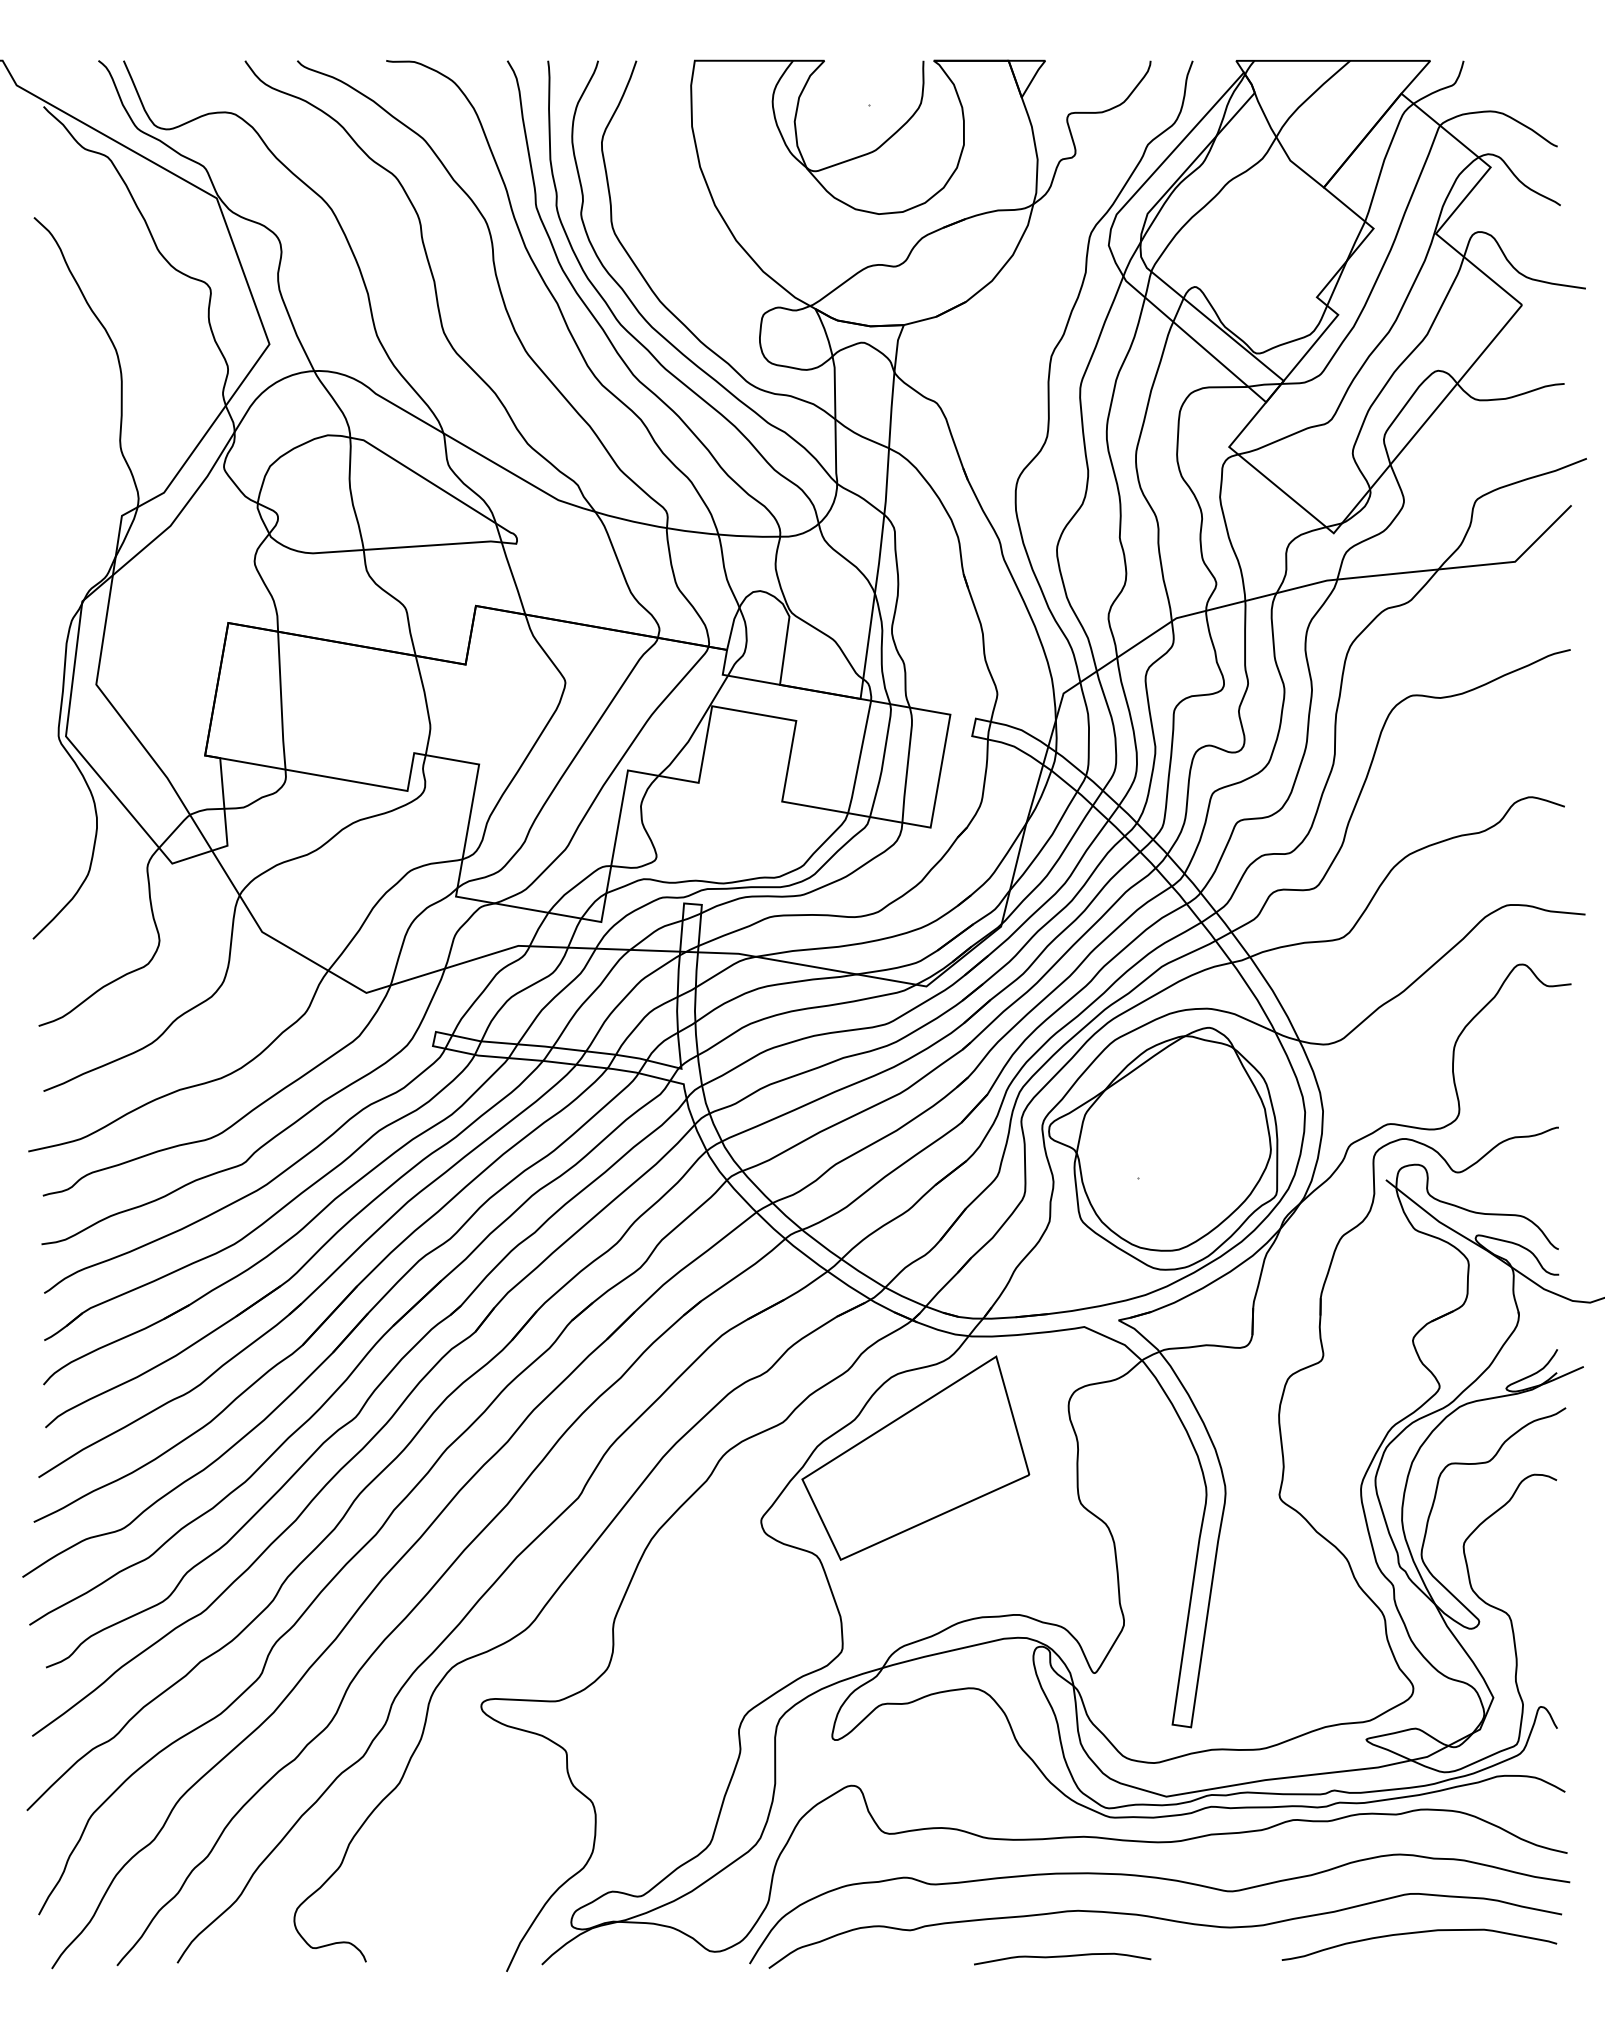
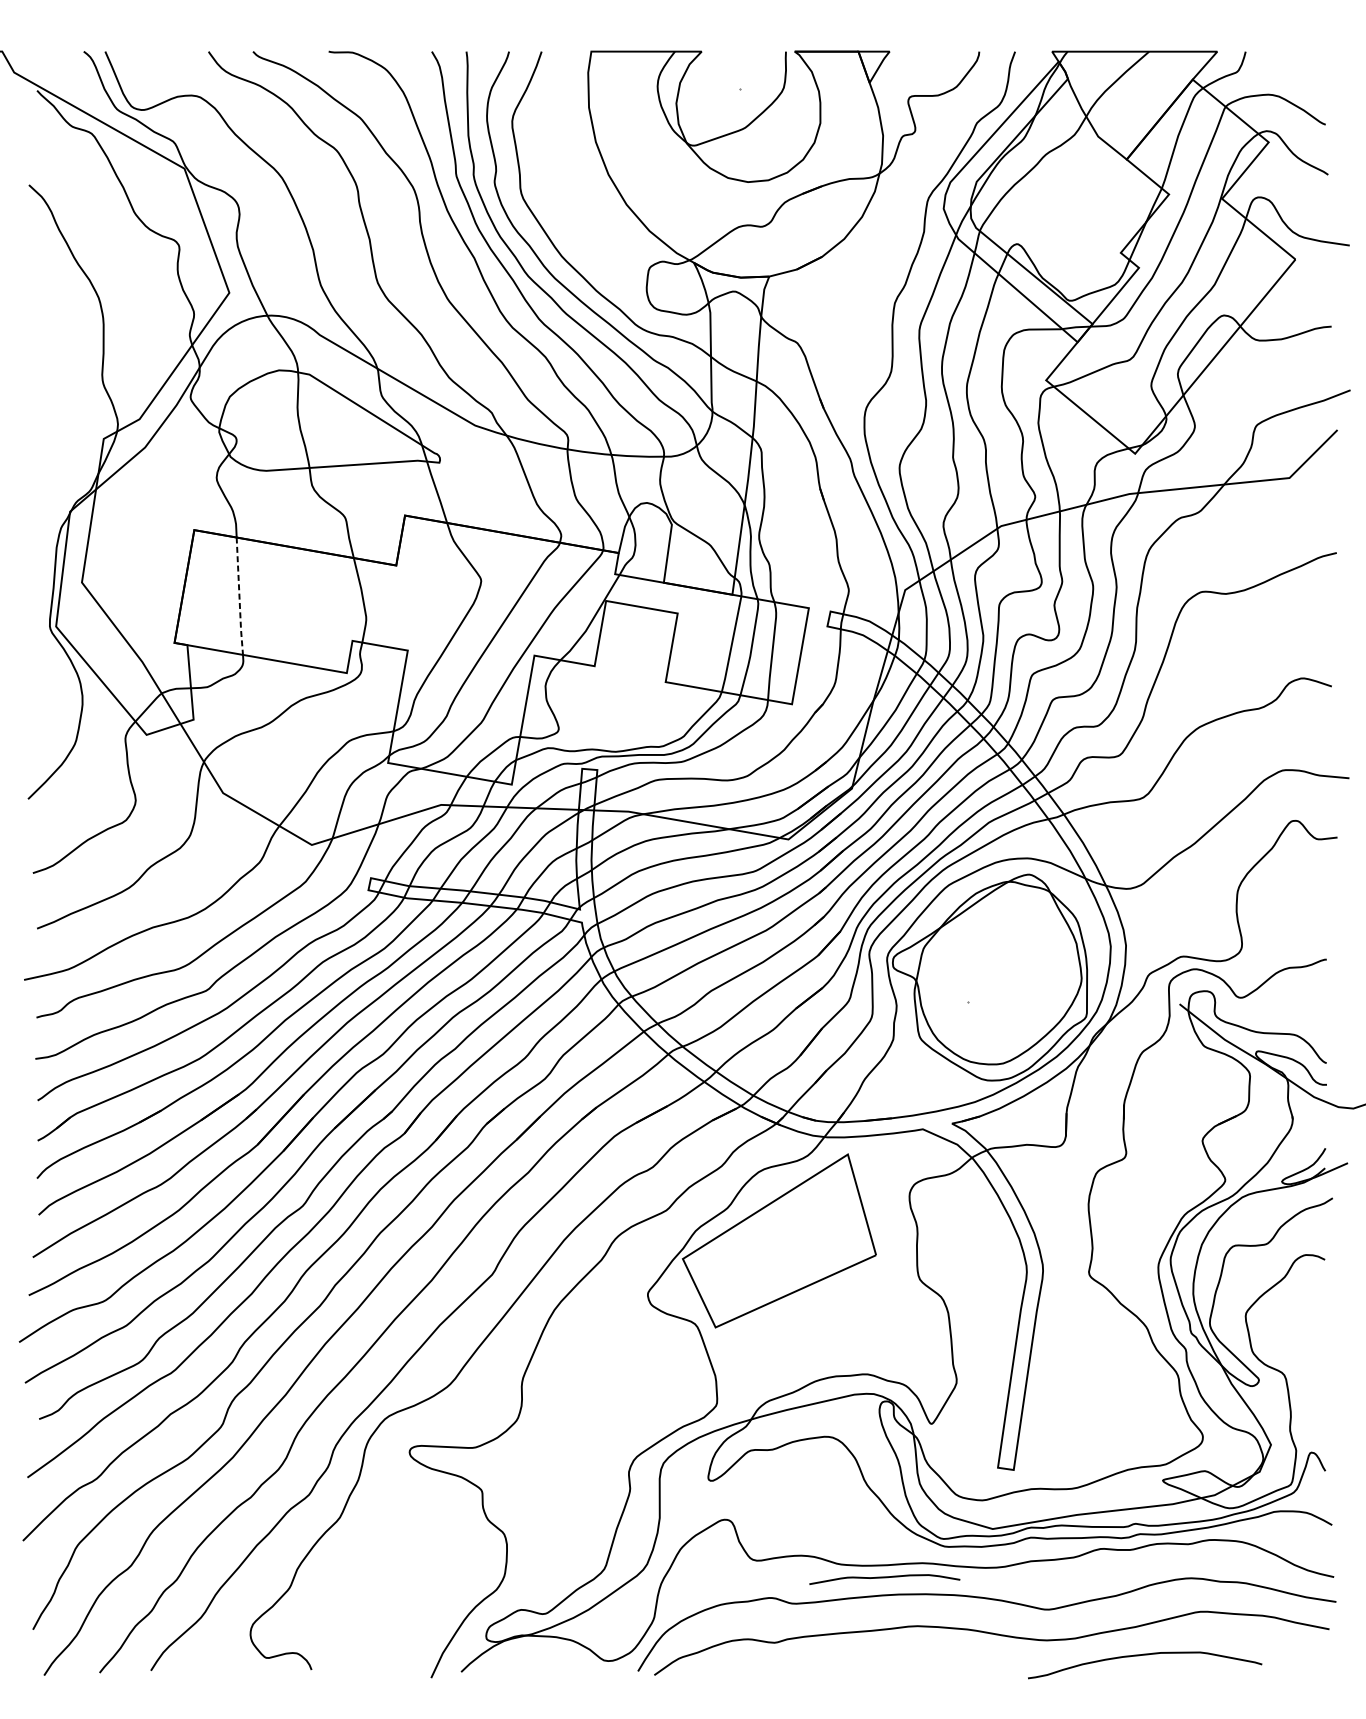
line: (281, 702) -> (239, 597), solid -> dashed
curve: (1419, 1933) -> (1145, 1655), moved
curve: (1062, 1957) -> (884, 1578), moved

